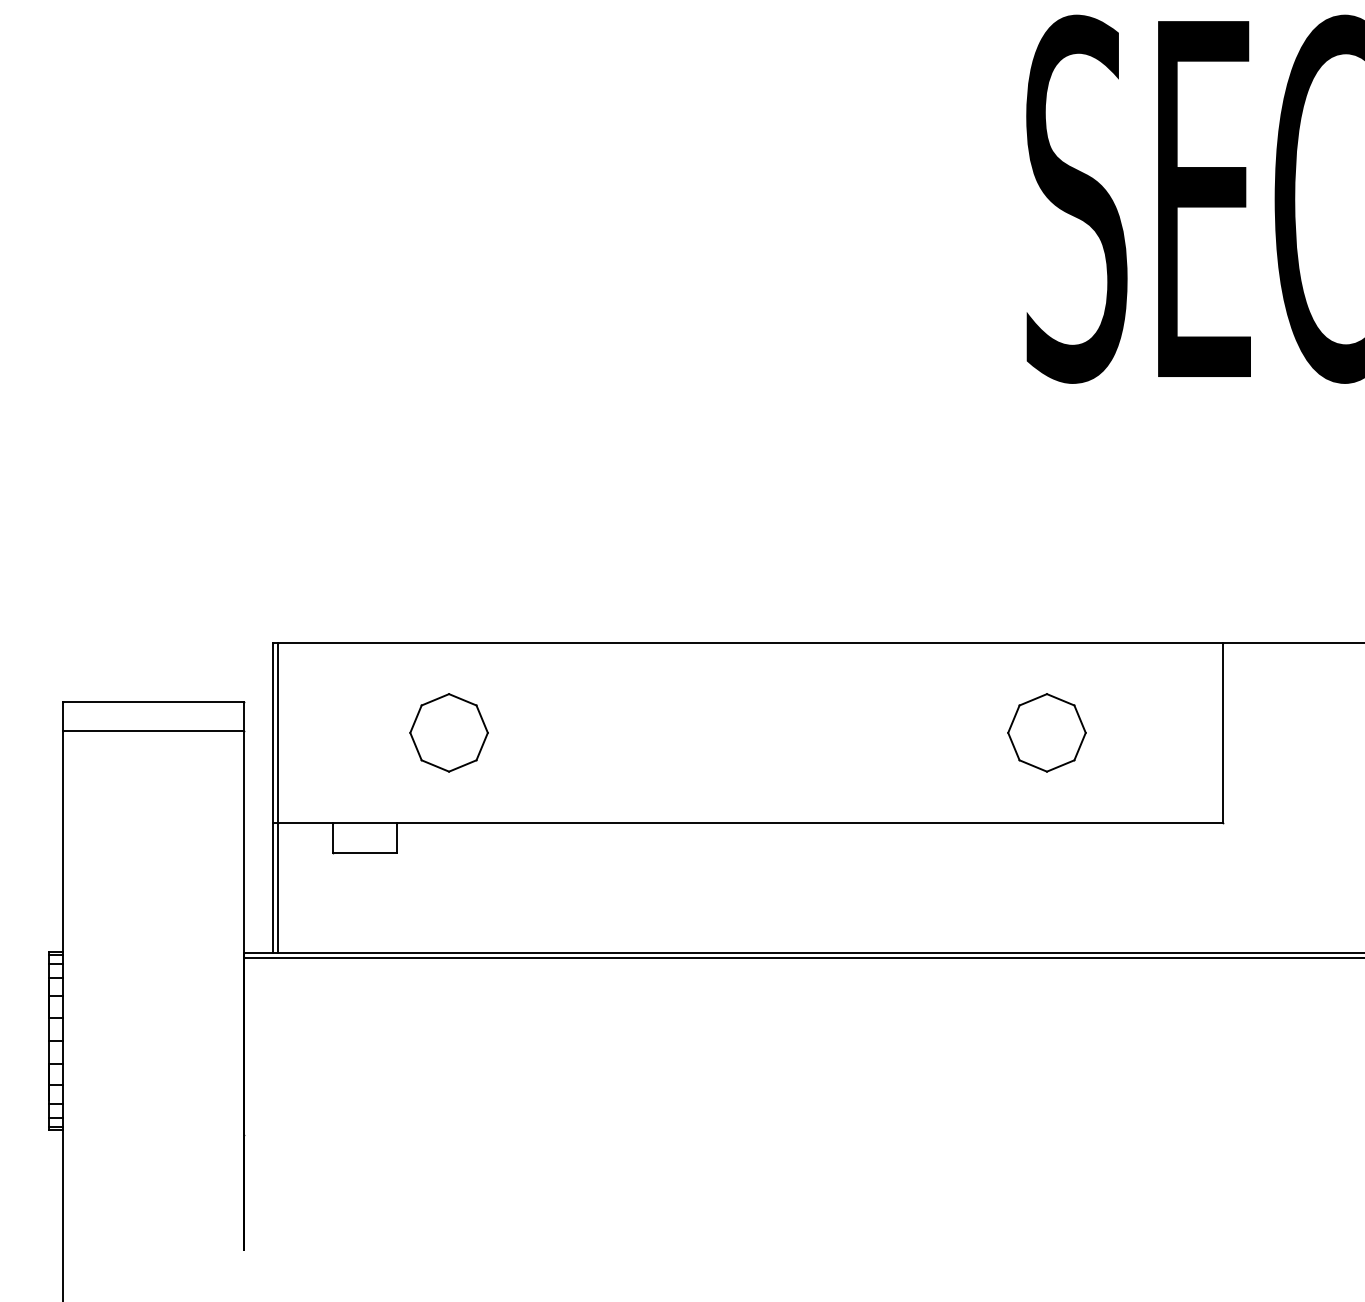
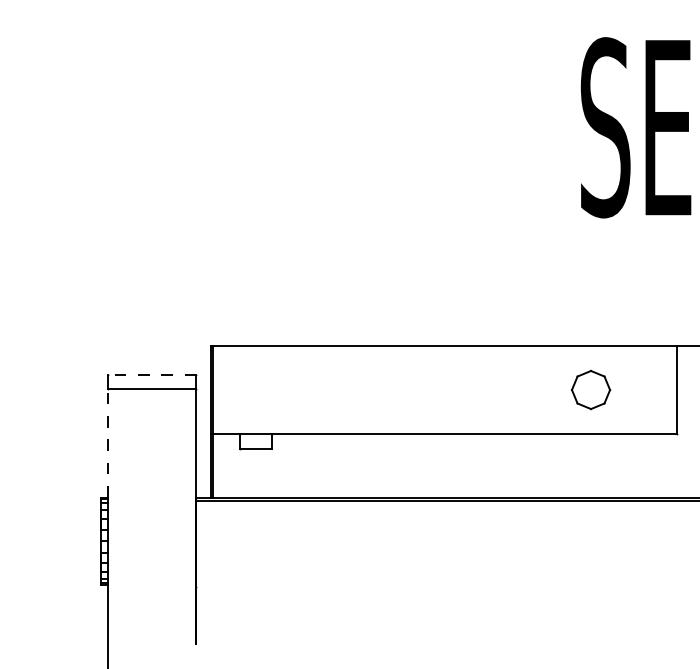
line: (152, 701) -> (151, 374), solid -> dashed
part: (449, 731) -> (297, 389), removed
line: (63, 839) -> (107, 442), solid -> dashed

